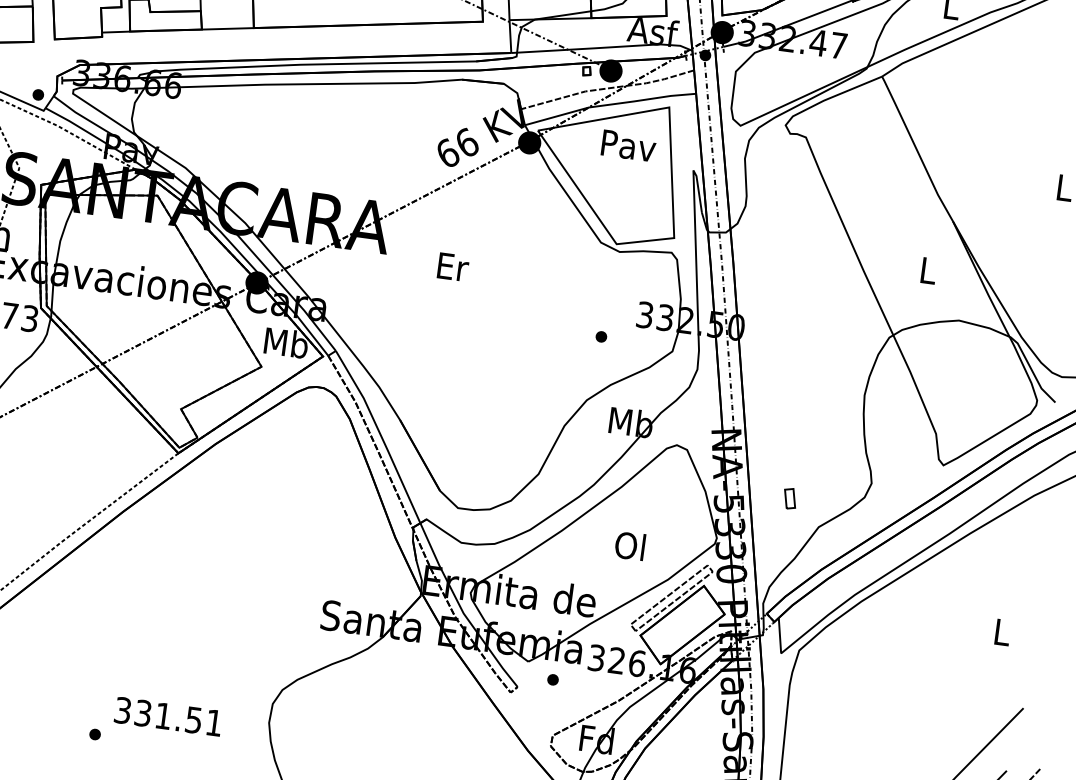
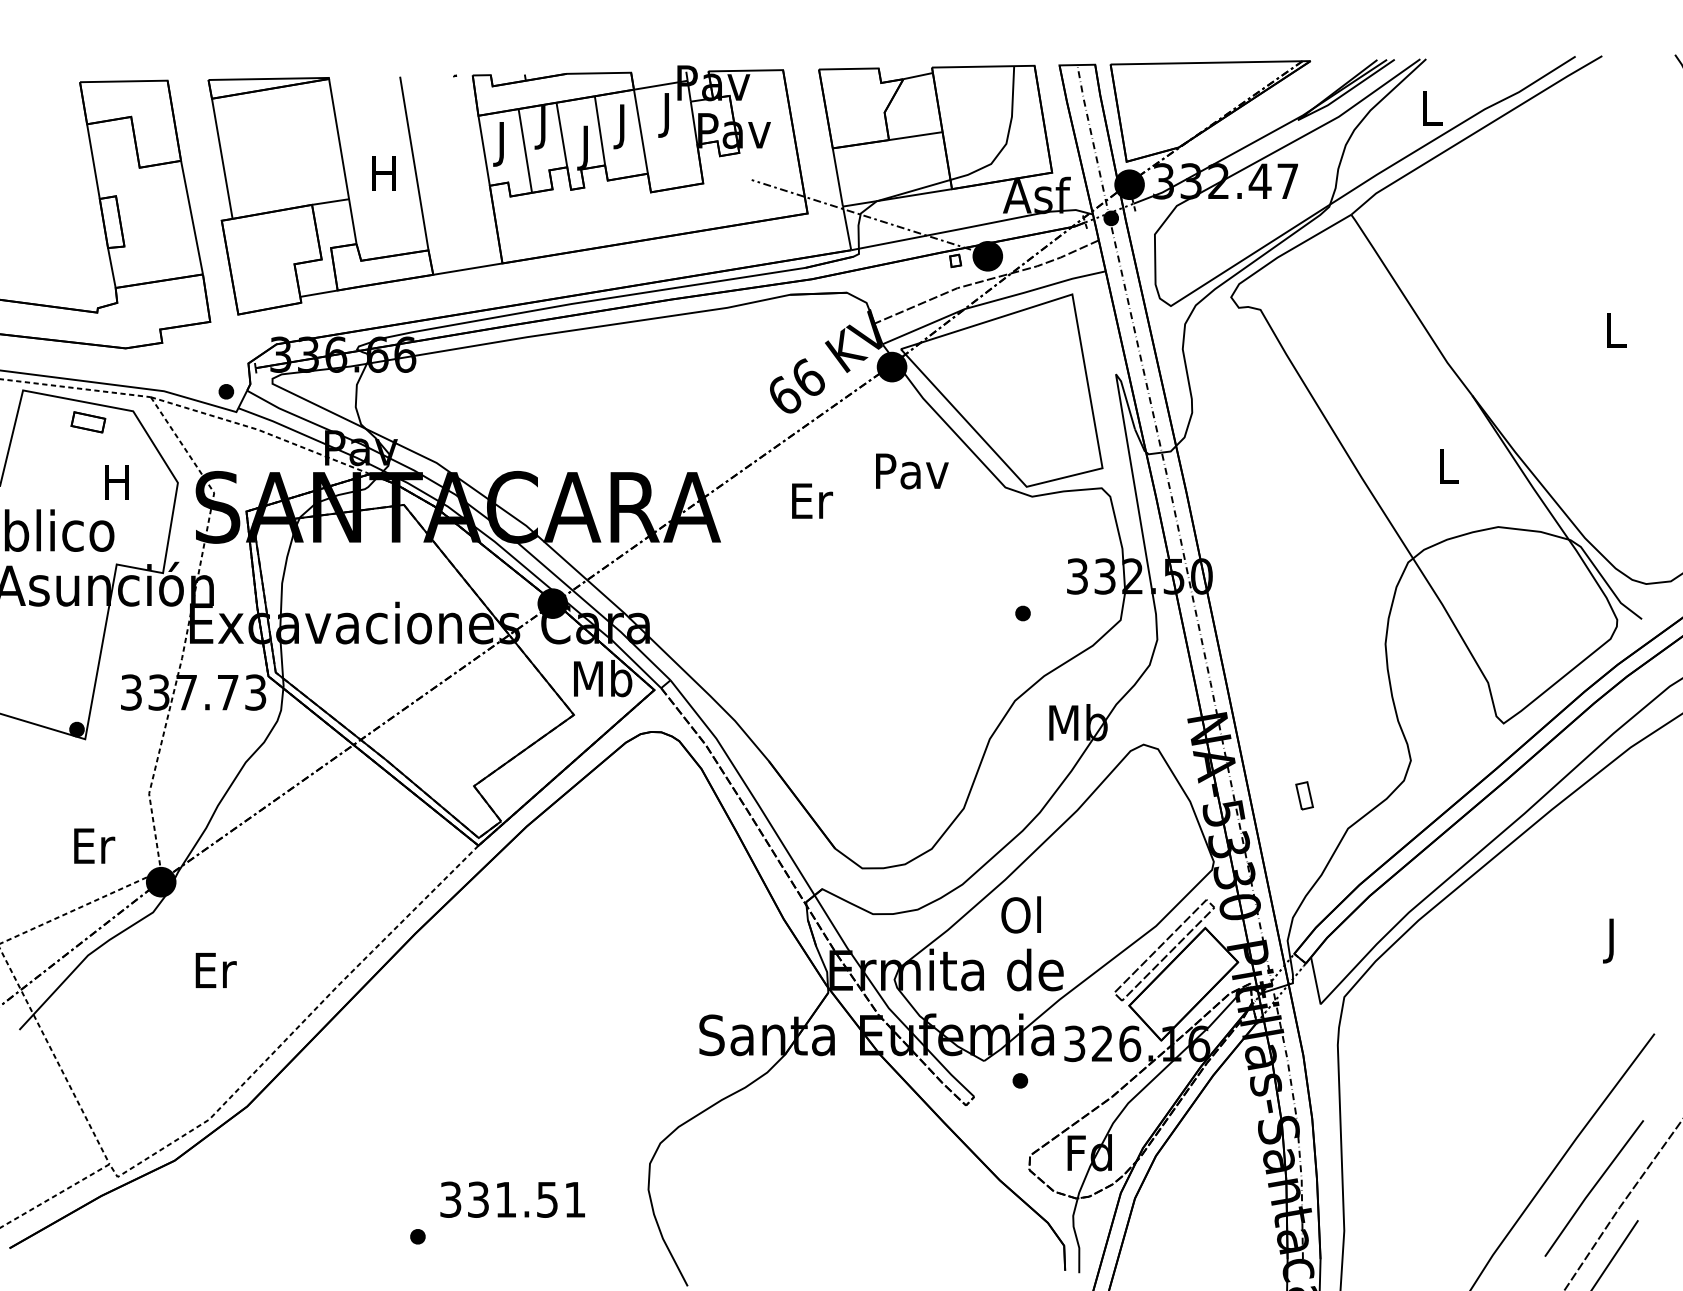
text: (629, 146) -> (912, 471), moved
text: (453, 266) -> (812, 500), moved
text: (629, 545) -> (1020, 914), moved
text: (1001, 635) -> (1612, 940), L -> J

